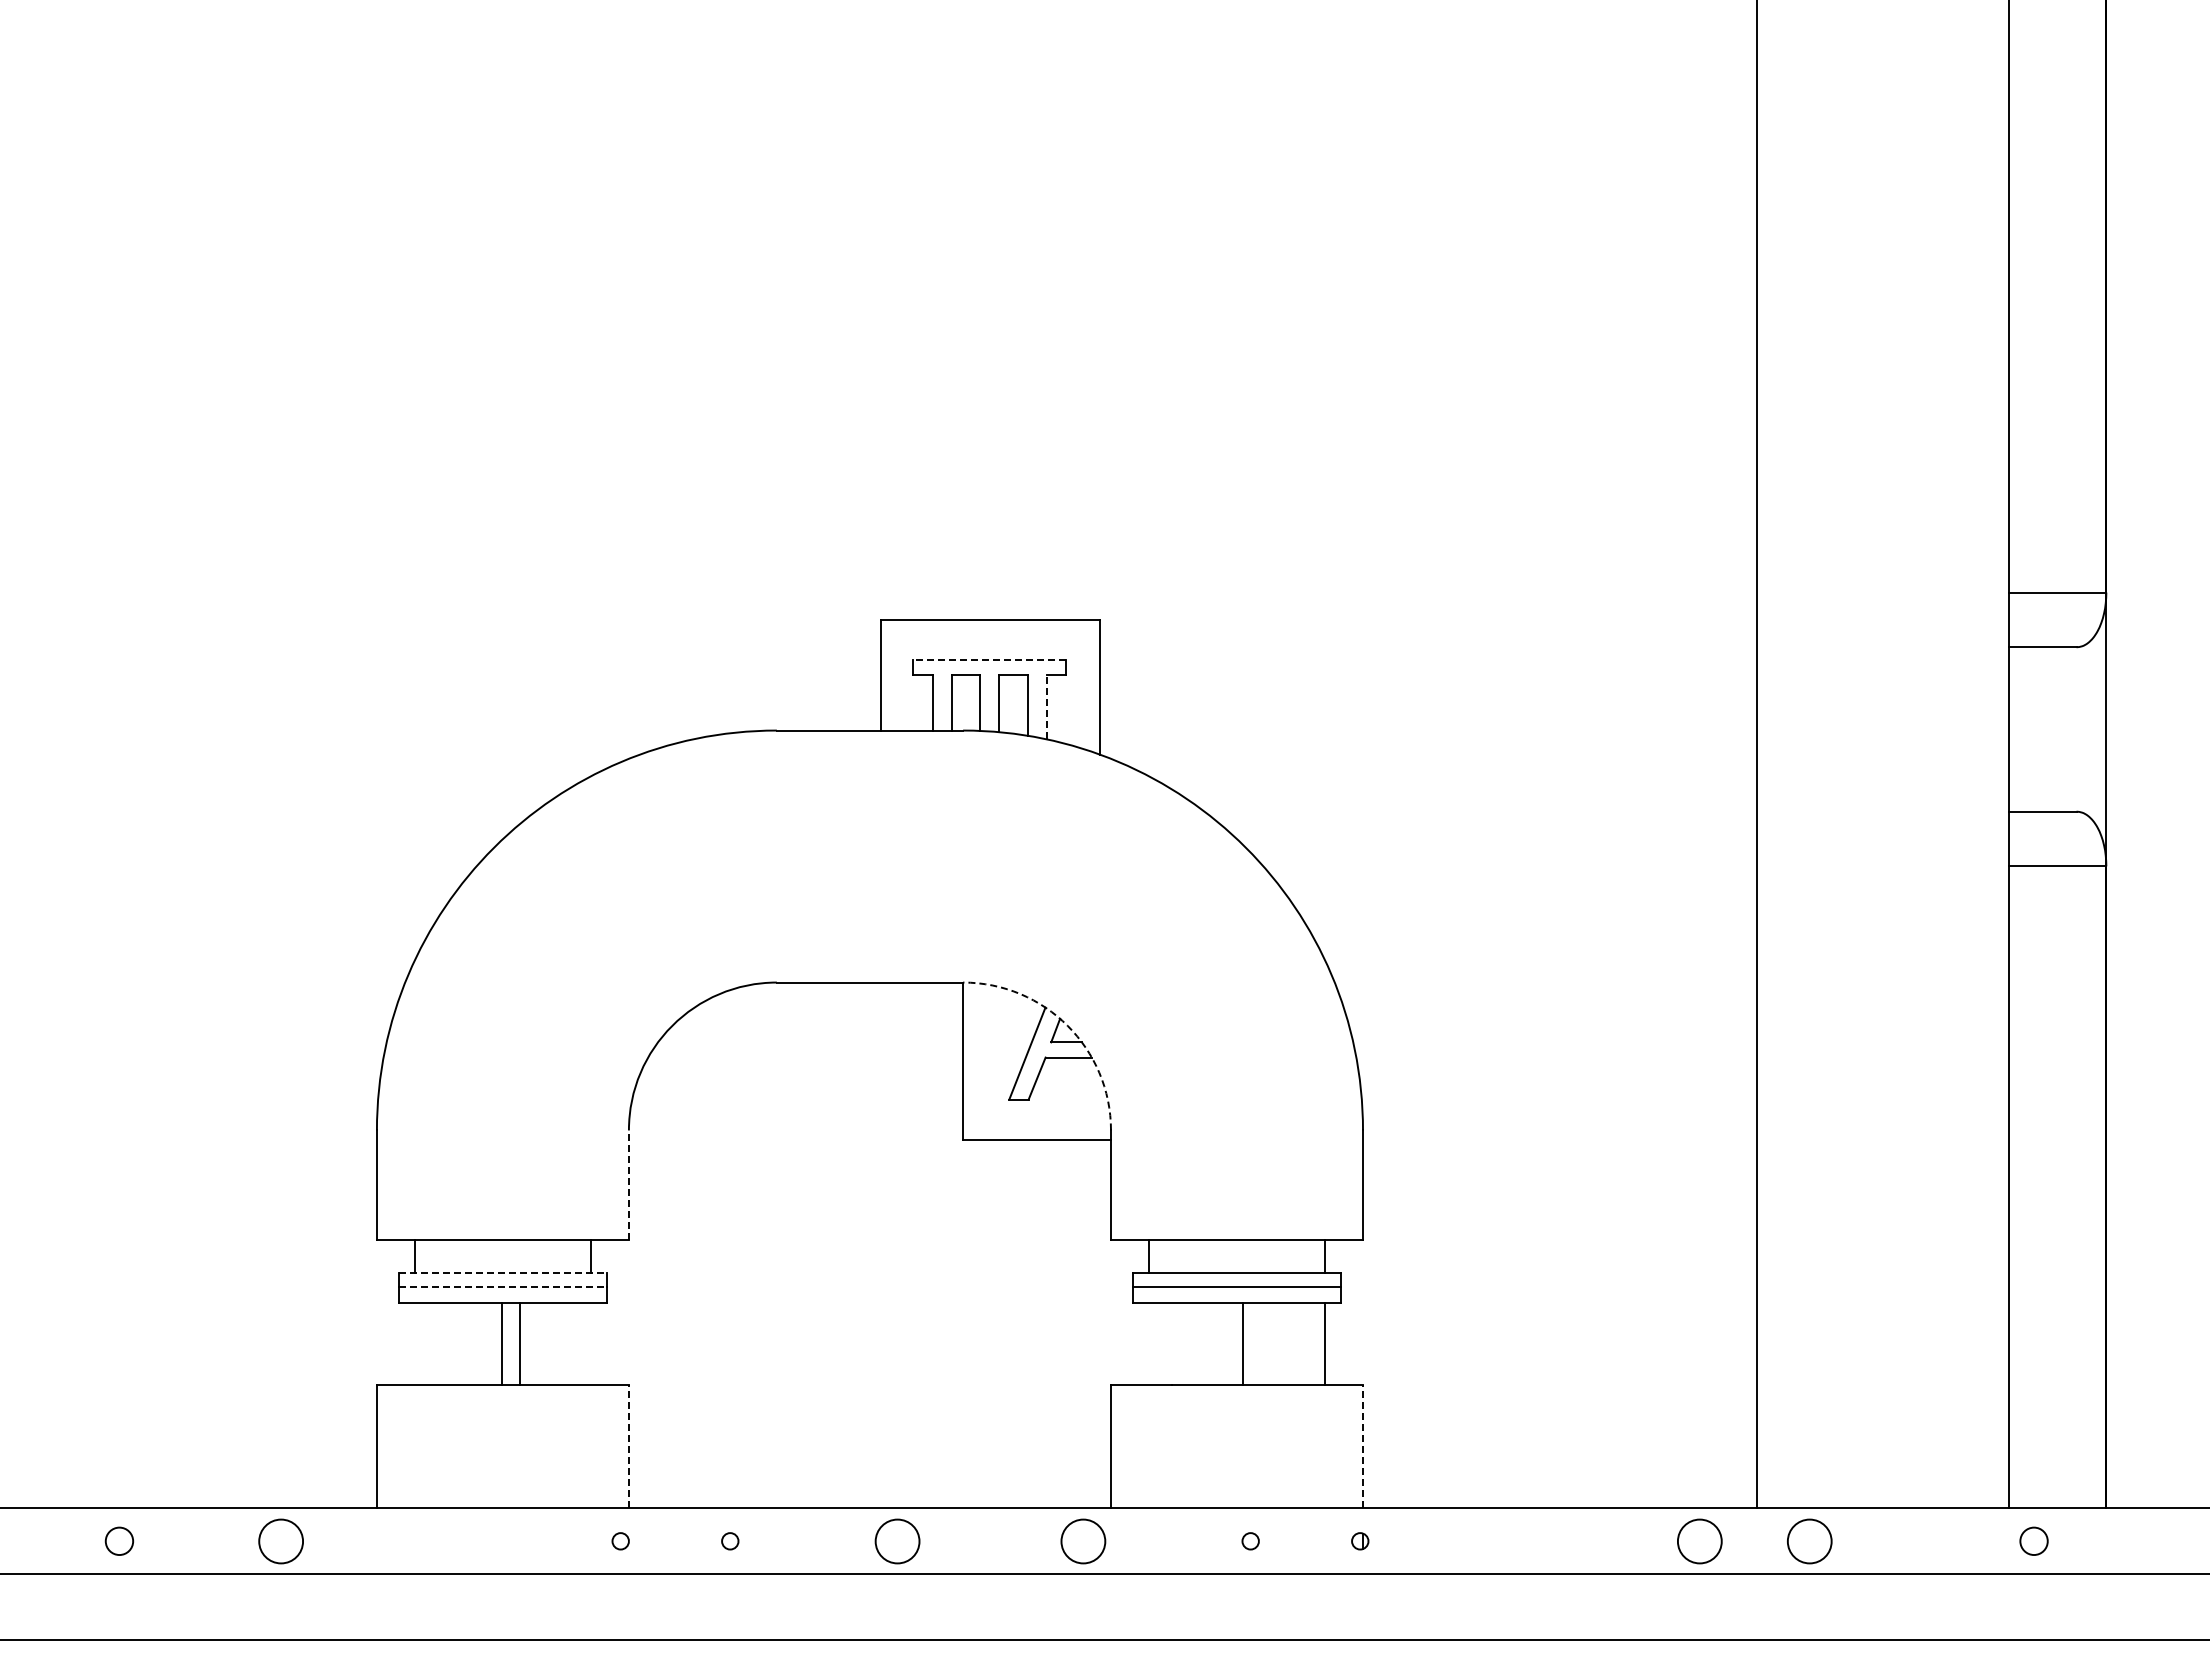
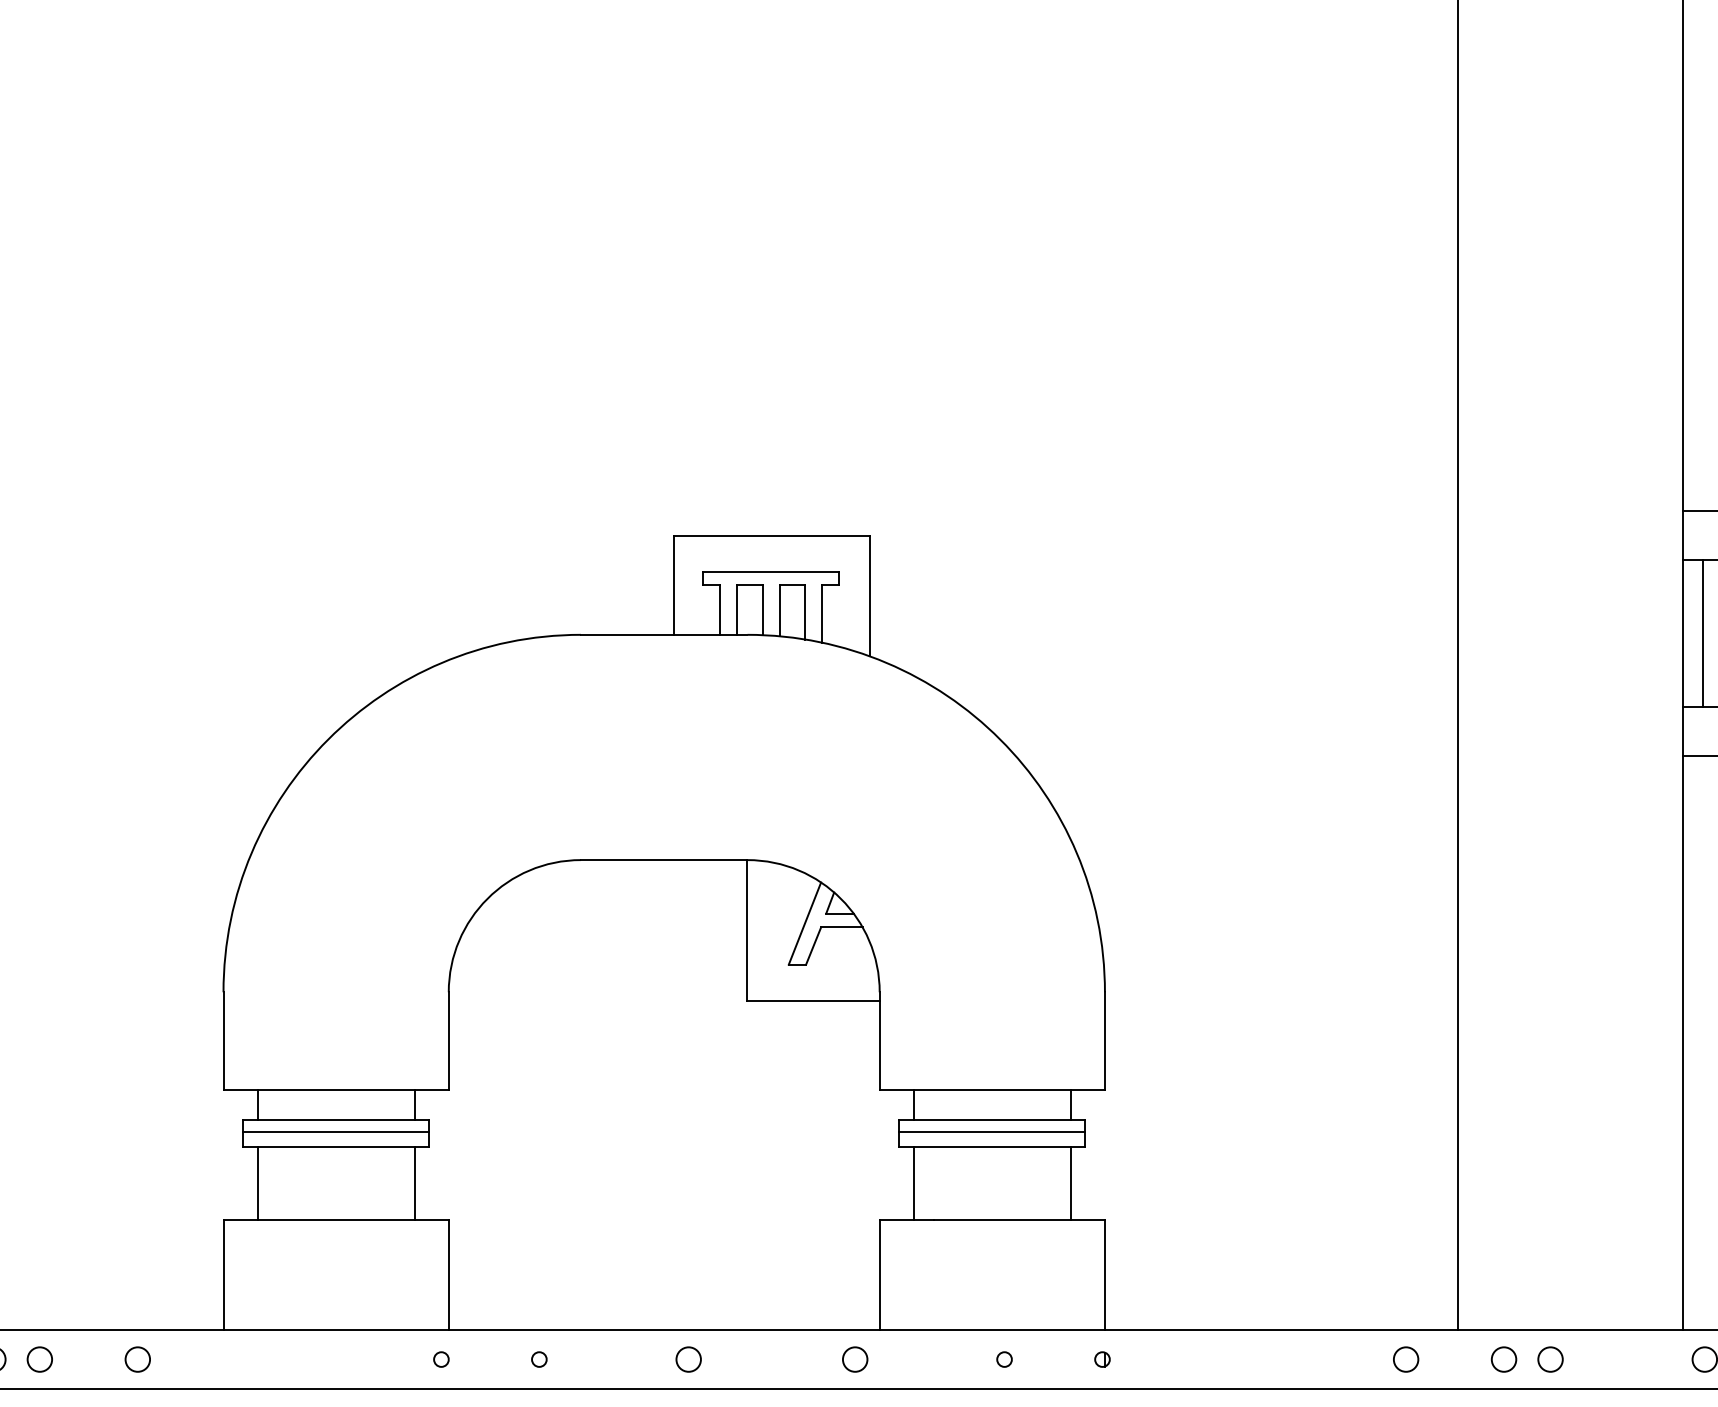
line: (989, 659) -> (771, 571), dashed -> solid
line: (1046, 706) -> (822, 613), dashed -> solid
line: (2031, 729) -> (1702, 633), added
arc: (1067, 1025) -> (840, 898), dashed -> solid
line: (628, 1185) -> (448, 1041), dashed -> solid
line: (503, 1272) -> (336, 1119), dashed -> solid
line: (503, 1286) -> (336, 1131), dashed -> solid
line: (502, 1344) -> (257, 1183), moved
line: (519, 1344) -> (414, 1183), moved
line: (1243, 1344) -> (914, 1183), moved
line: (628, 1446) -> (448, 1274), dashed -> solid
line: (1363, 1446) -> (1105, 1274), dashed -> solid
circle: (171, 1540) -> (39, 1358), added
circle: (280, 1540) -> (137, 1358), size x0.62
circle: (896, 1540) -> (687, 1358), size x0.62
circle: (1083, 1540) -> (855, 1358), size x0.62
circle: (1699, 1540) -> (1405, 1358), size x0.62
circle: (1808, 1540) -> (1503, 1358), size x0.62
circle: (1861, 1540) -> (1550, 1358), added

